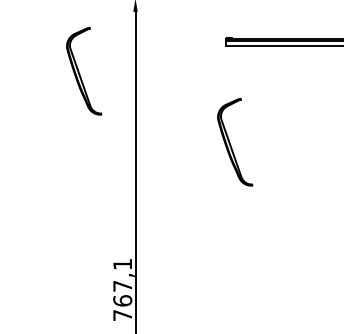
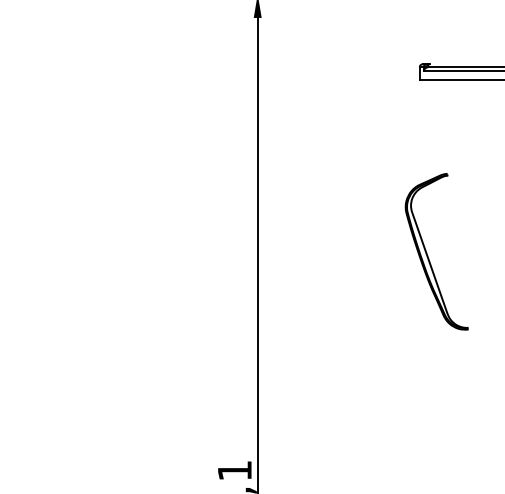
part: (84, 71) -> (166, 124), removed

